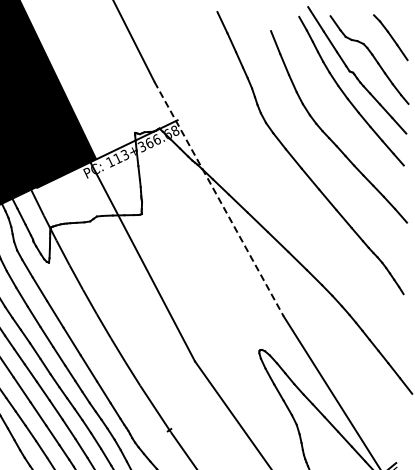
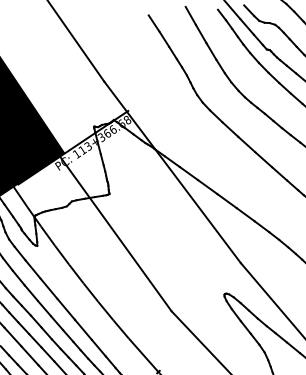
line: (266, 19) -> (190, 15), added
line: (219, 199) -> (172, 172), dashed -> solid

